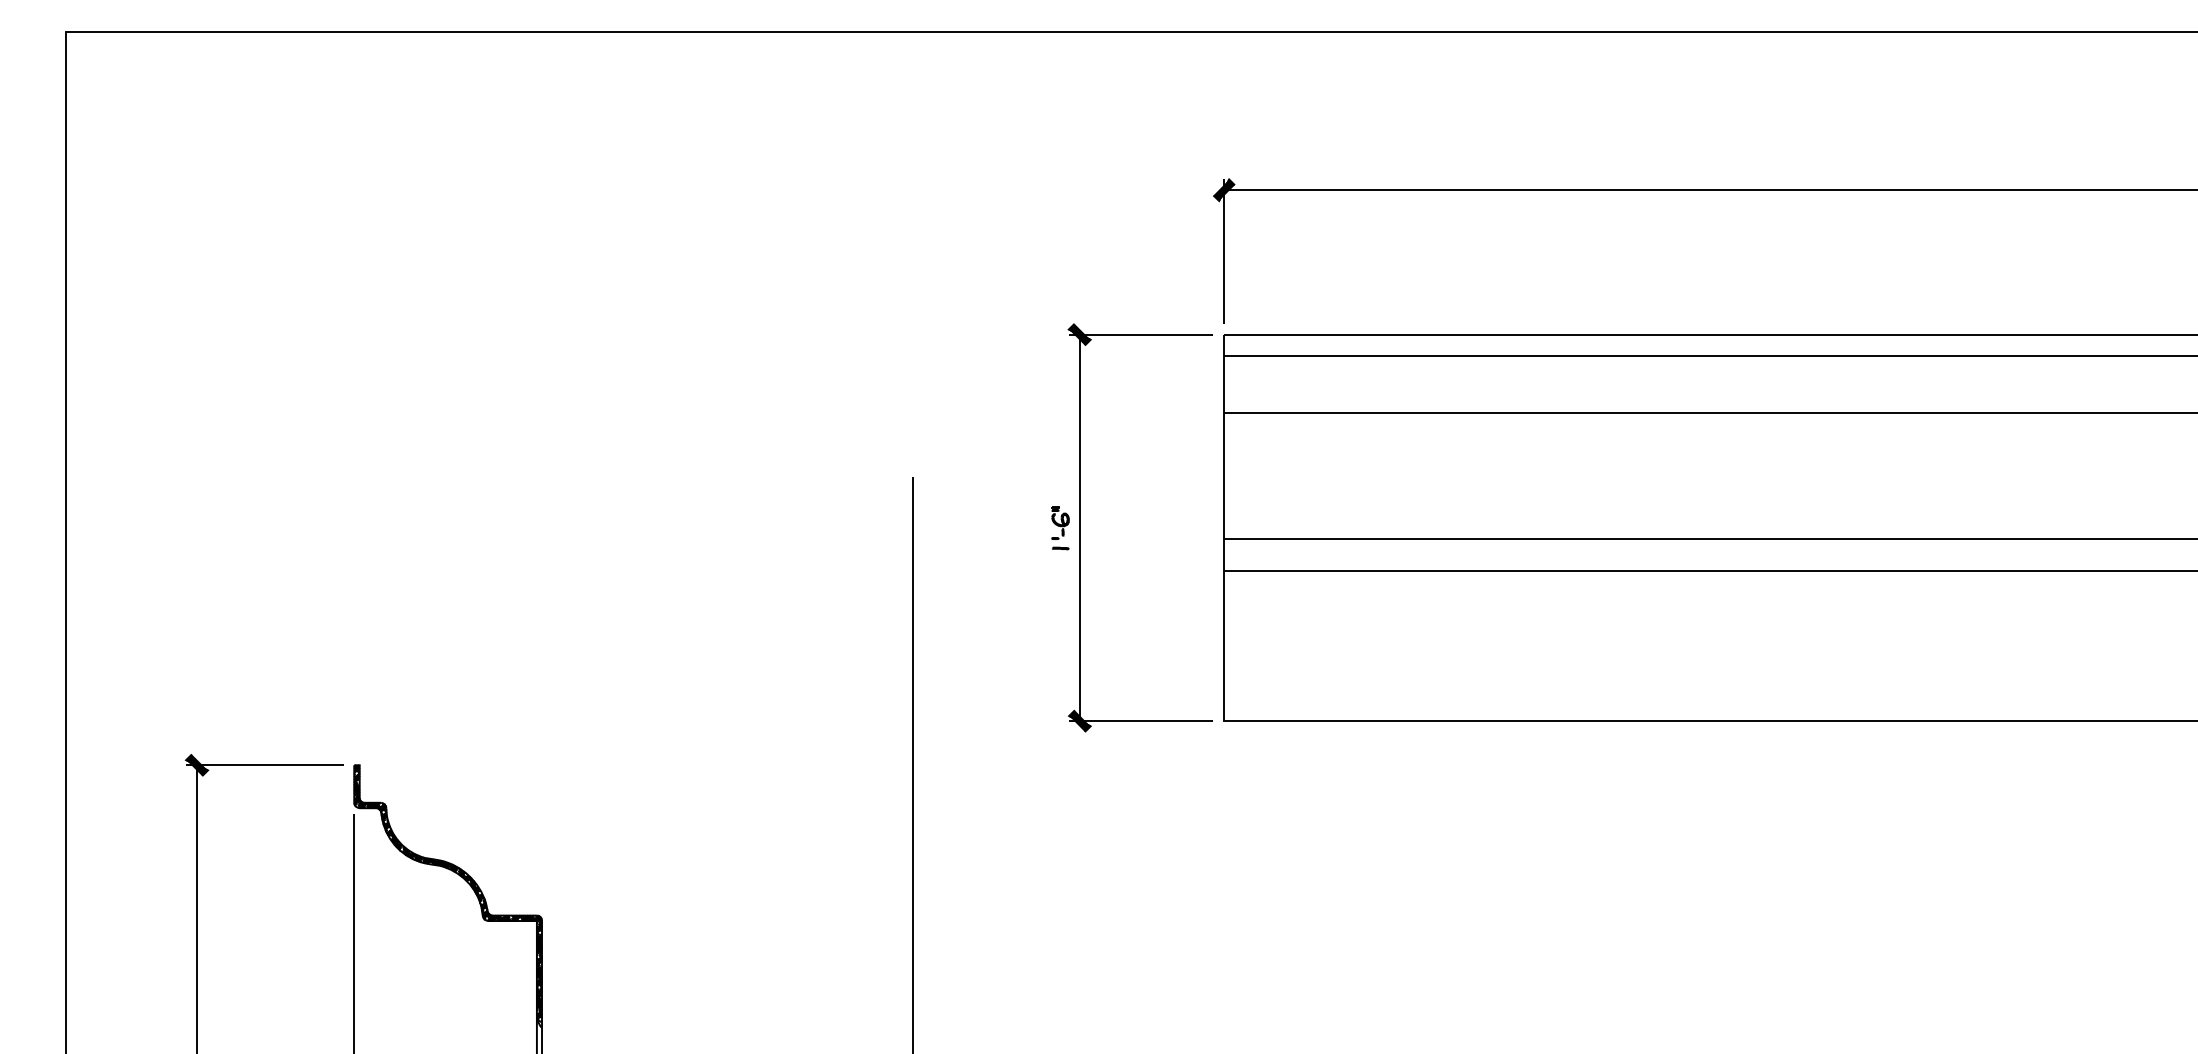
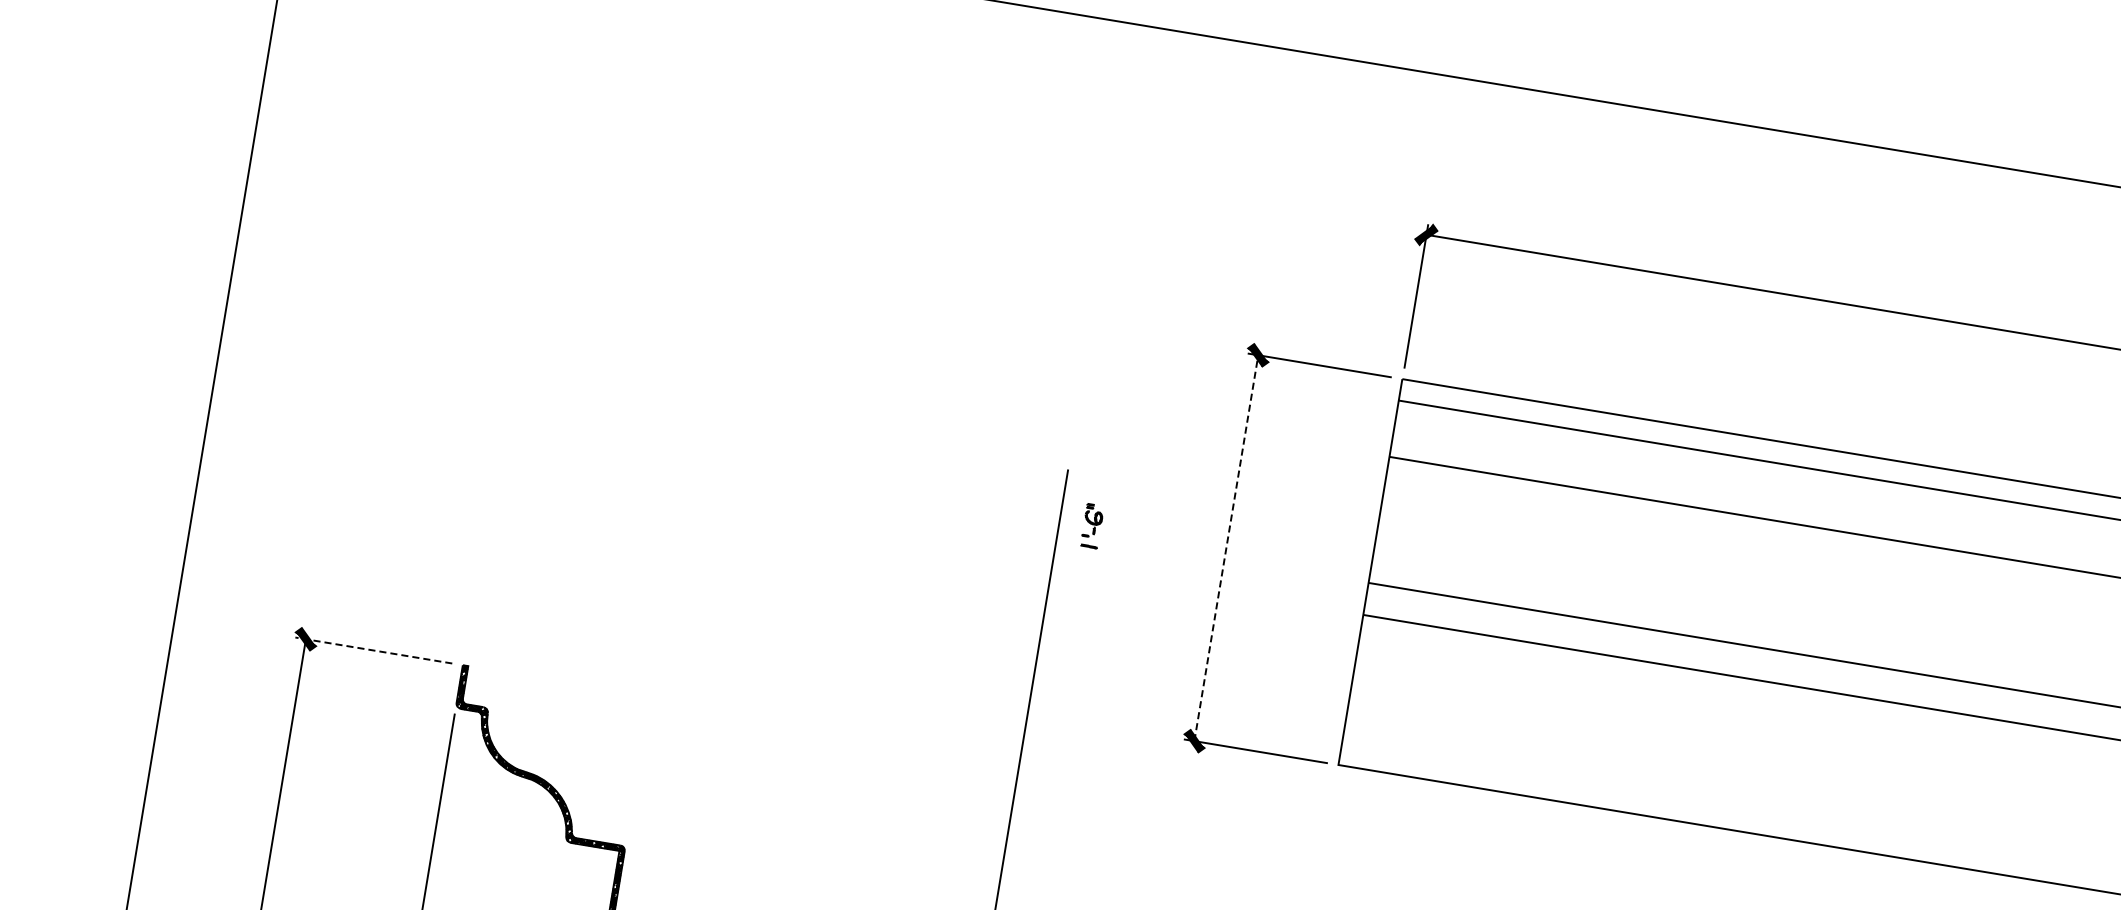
line: (1079, 527) -> (1226, 547), solid -> dashed
part: (1060, 528) -> (1092, 526), moved
line: (265, 765) -> (374, 650), solid -> dashed

